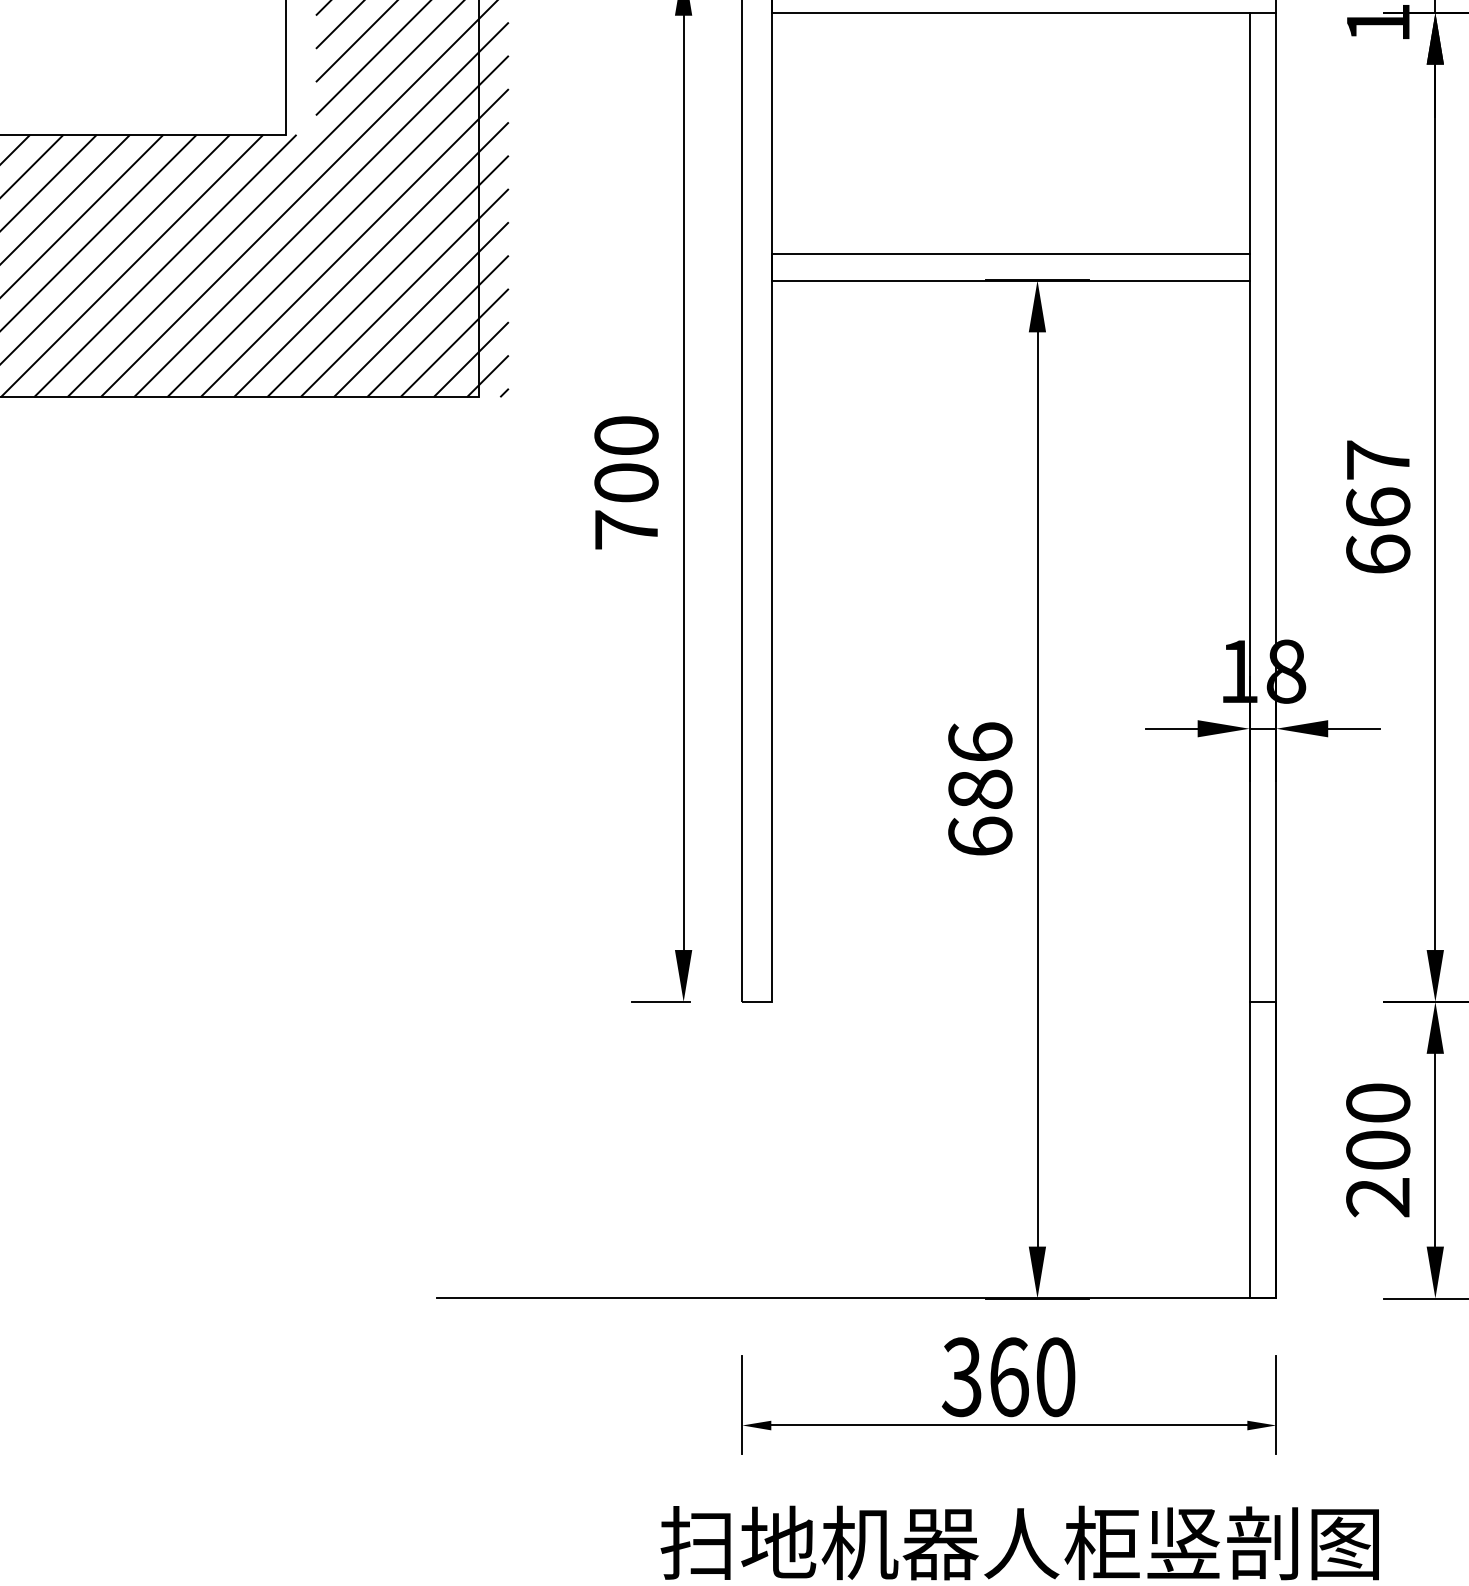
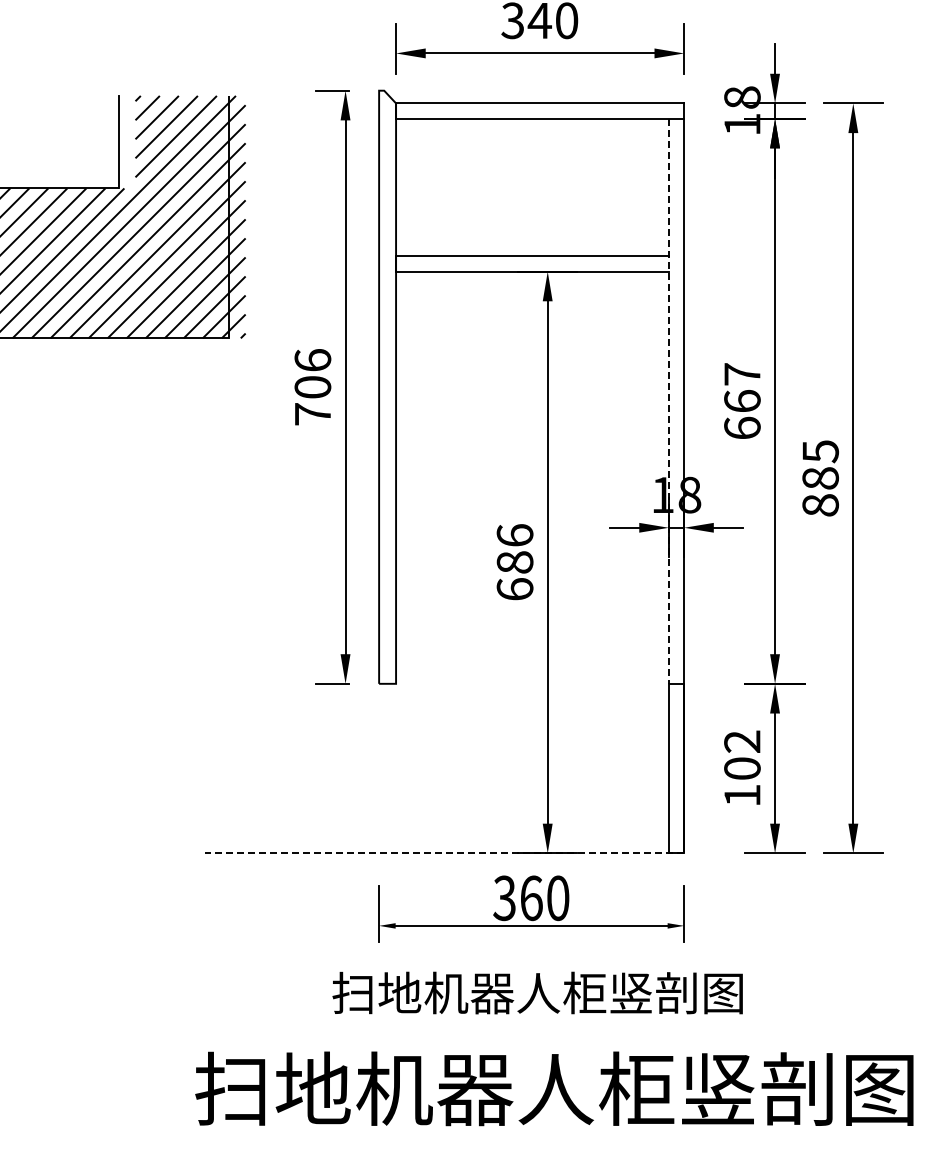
text: (625, 435) -> (312, 360), 700 -> 706
line: (1248, 507) -> (668, 401), solid -> dashed
text: (1378, 1150) -> (742, 768), 200 -> 102
line: (856, 1298) -> (444, 853), solid -> dashed

